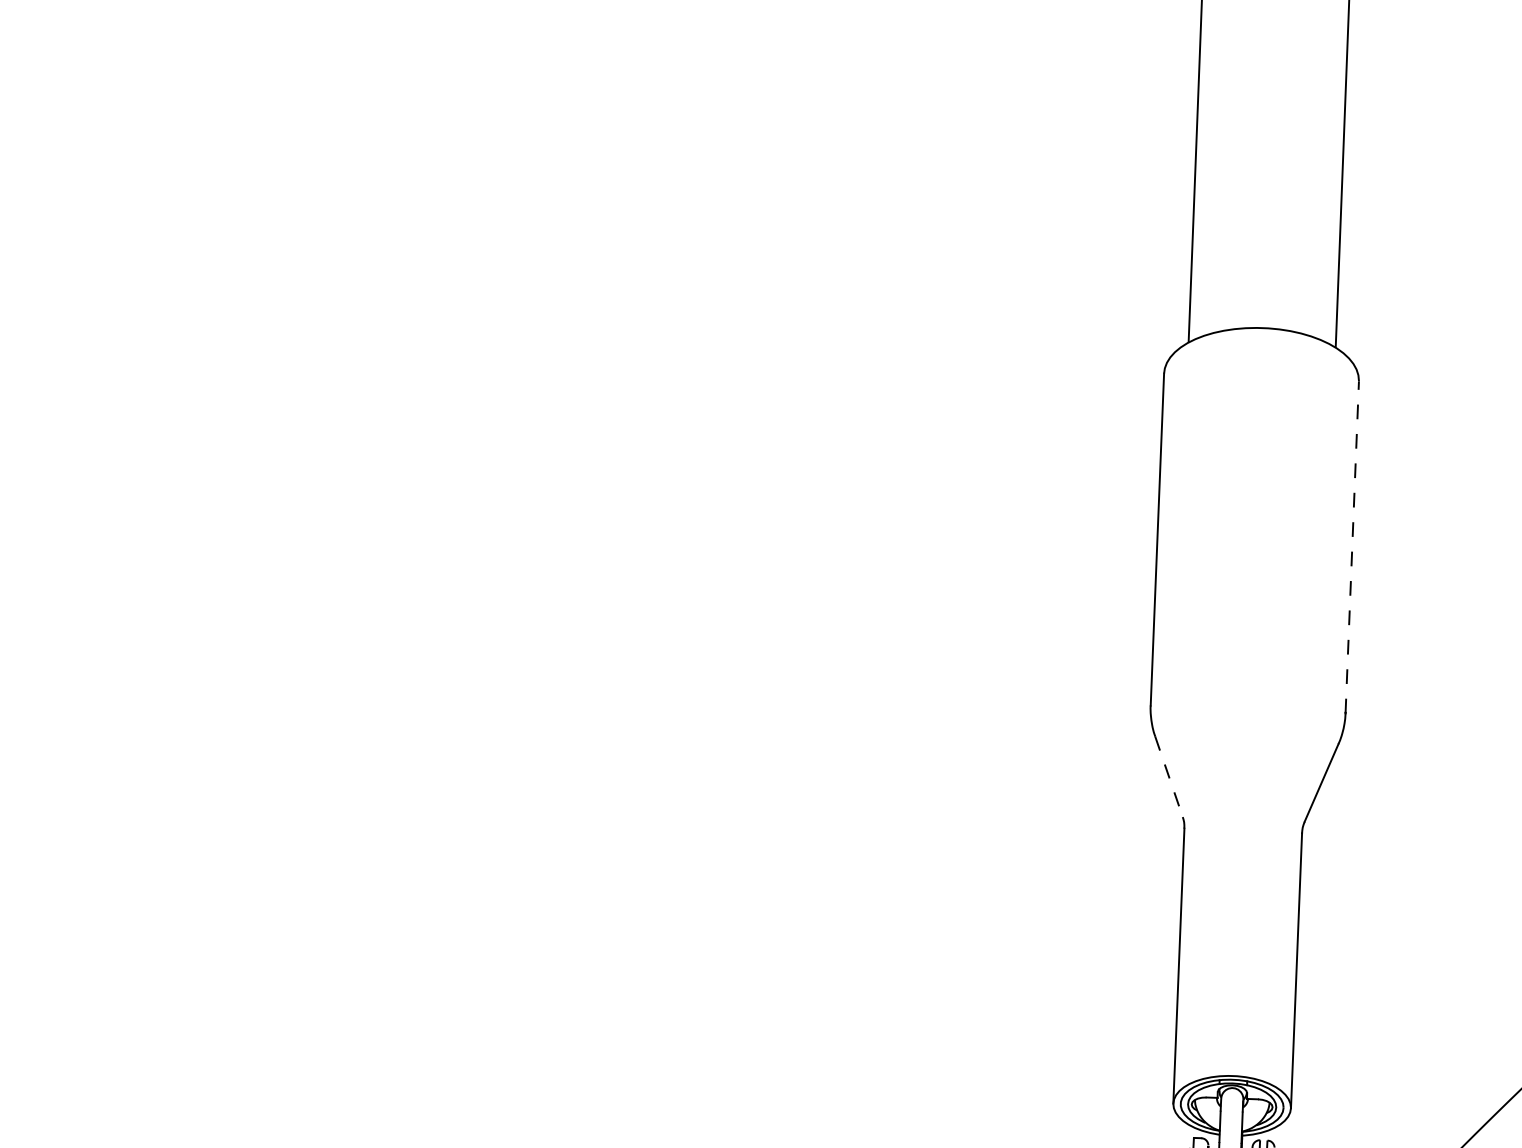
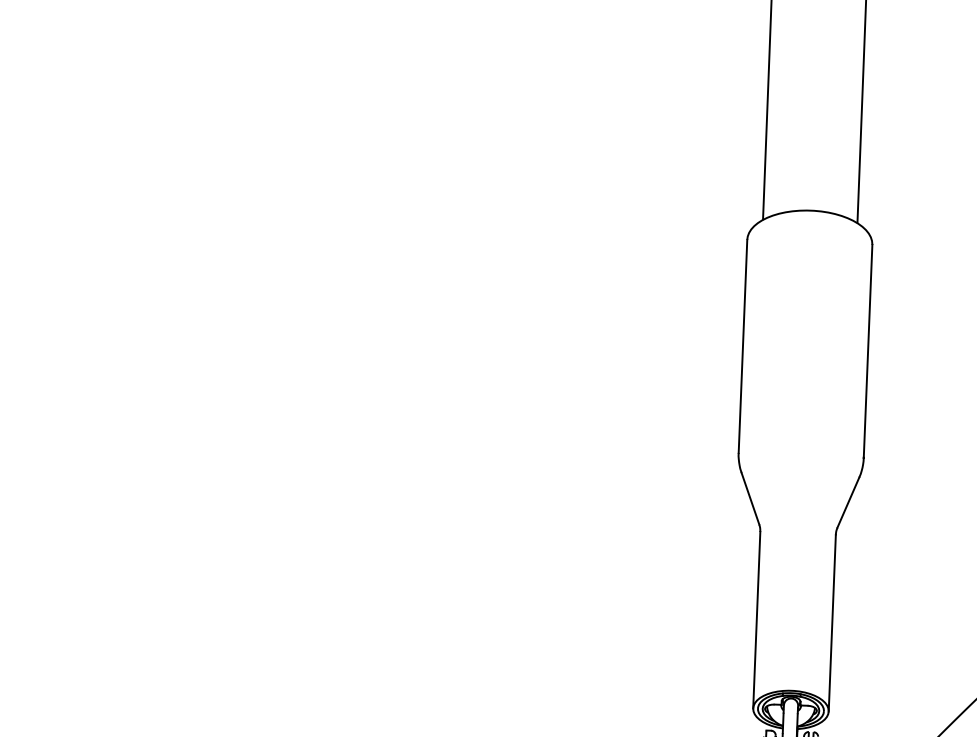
line: (1352, 547) -> (868, 351), dashed -> solid
line: (1169, 778) -> (750, 499), dashed -> solid

